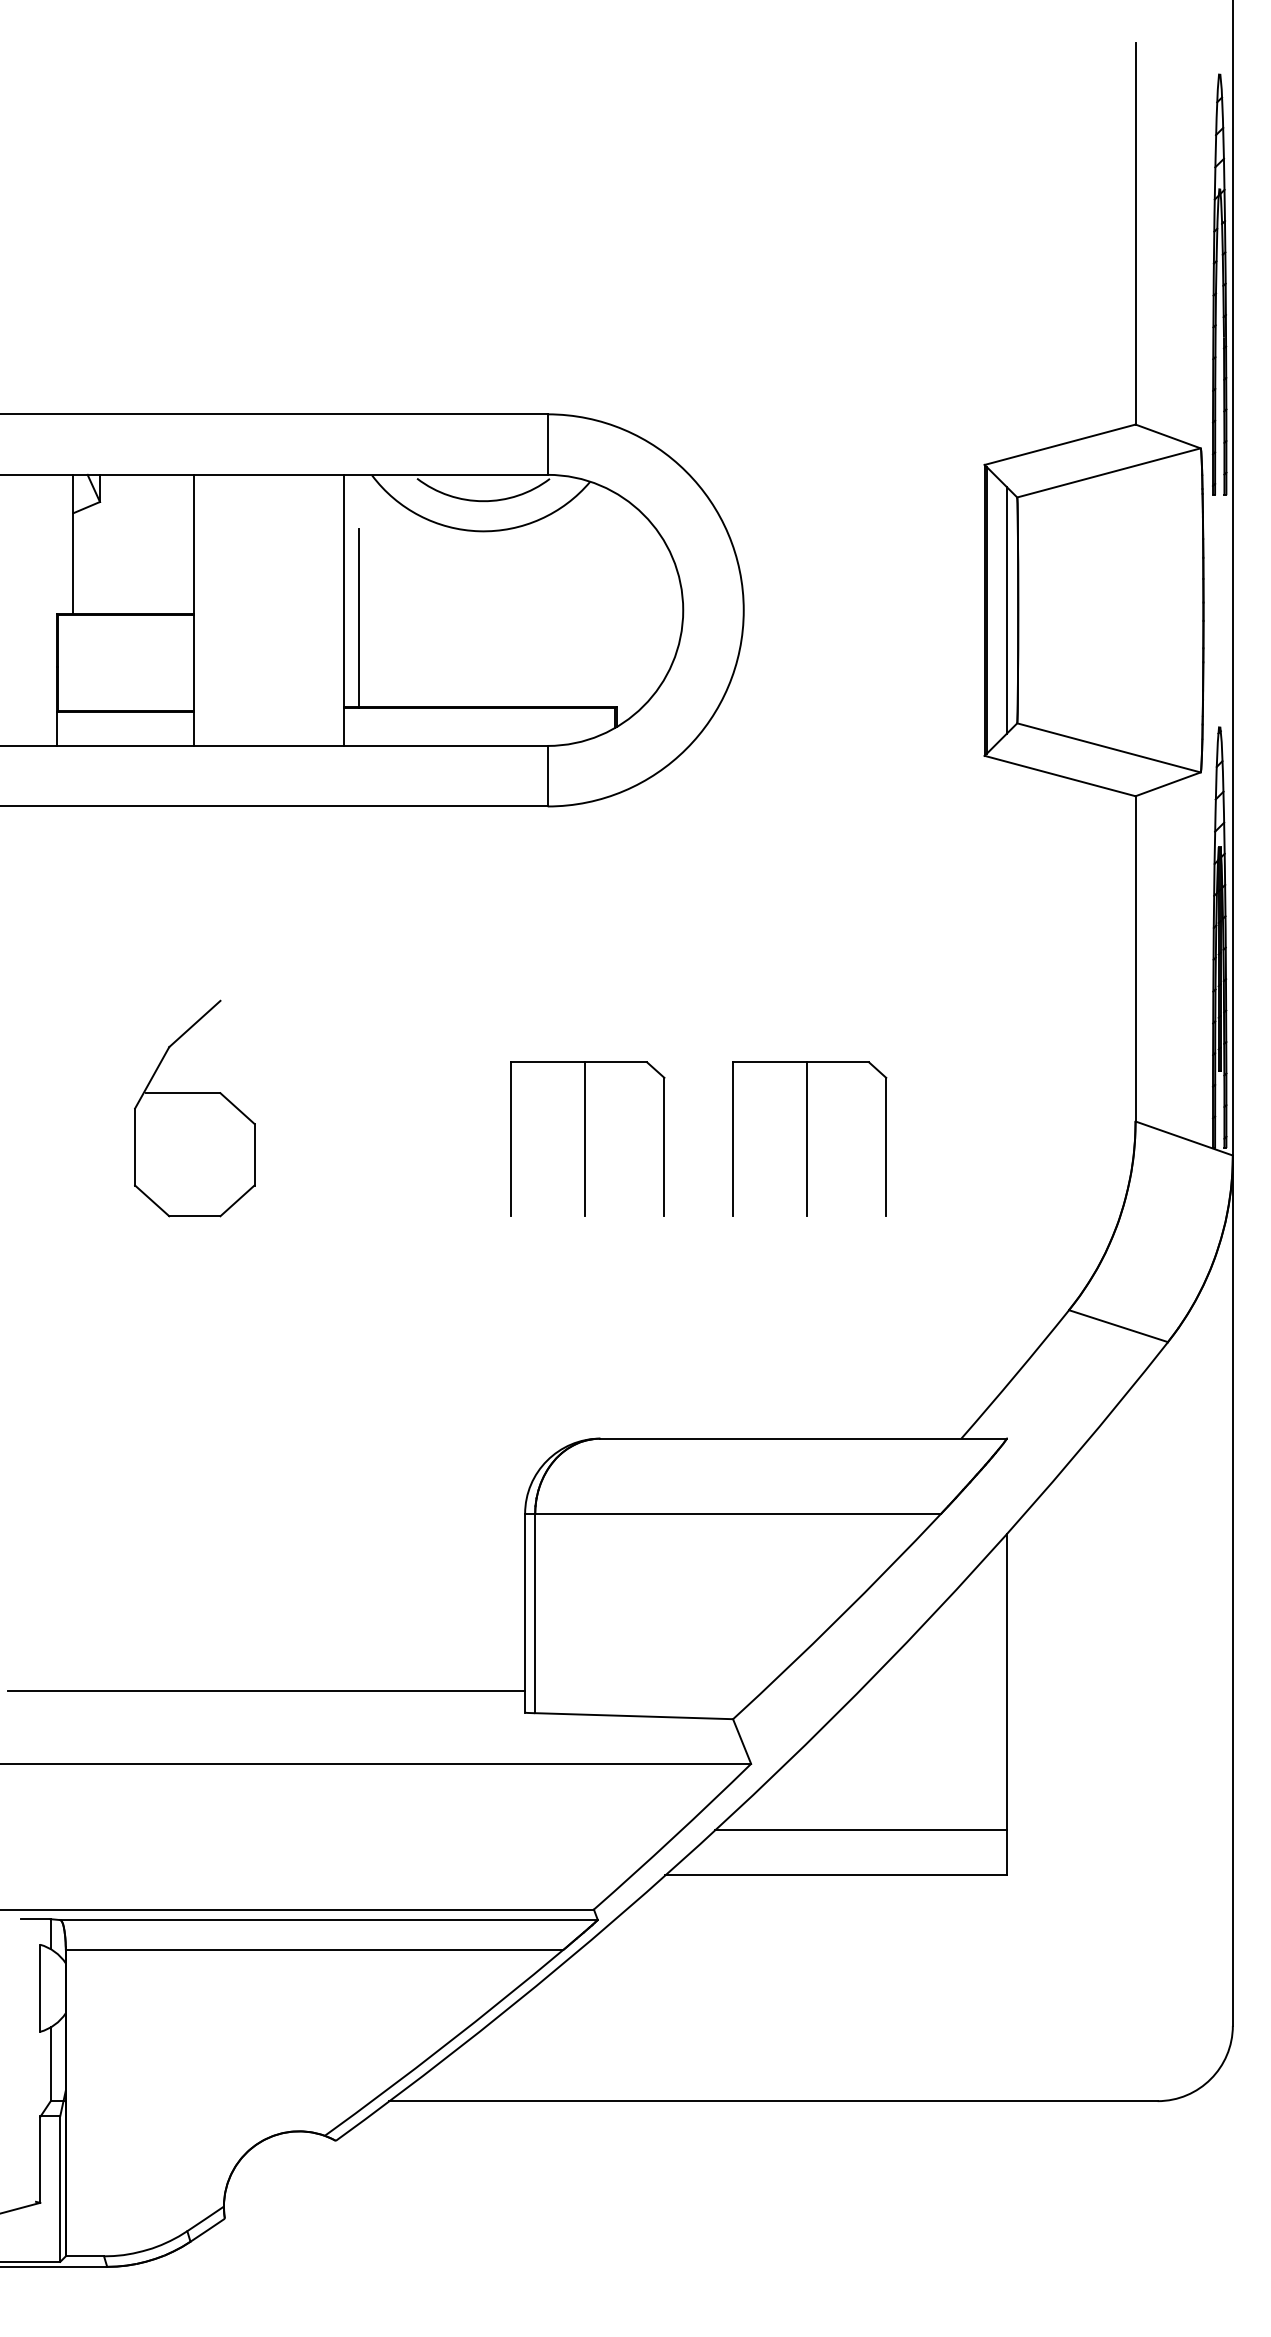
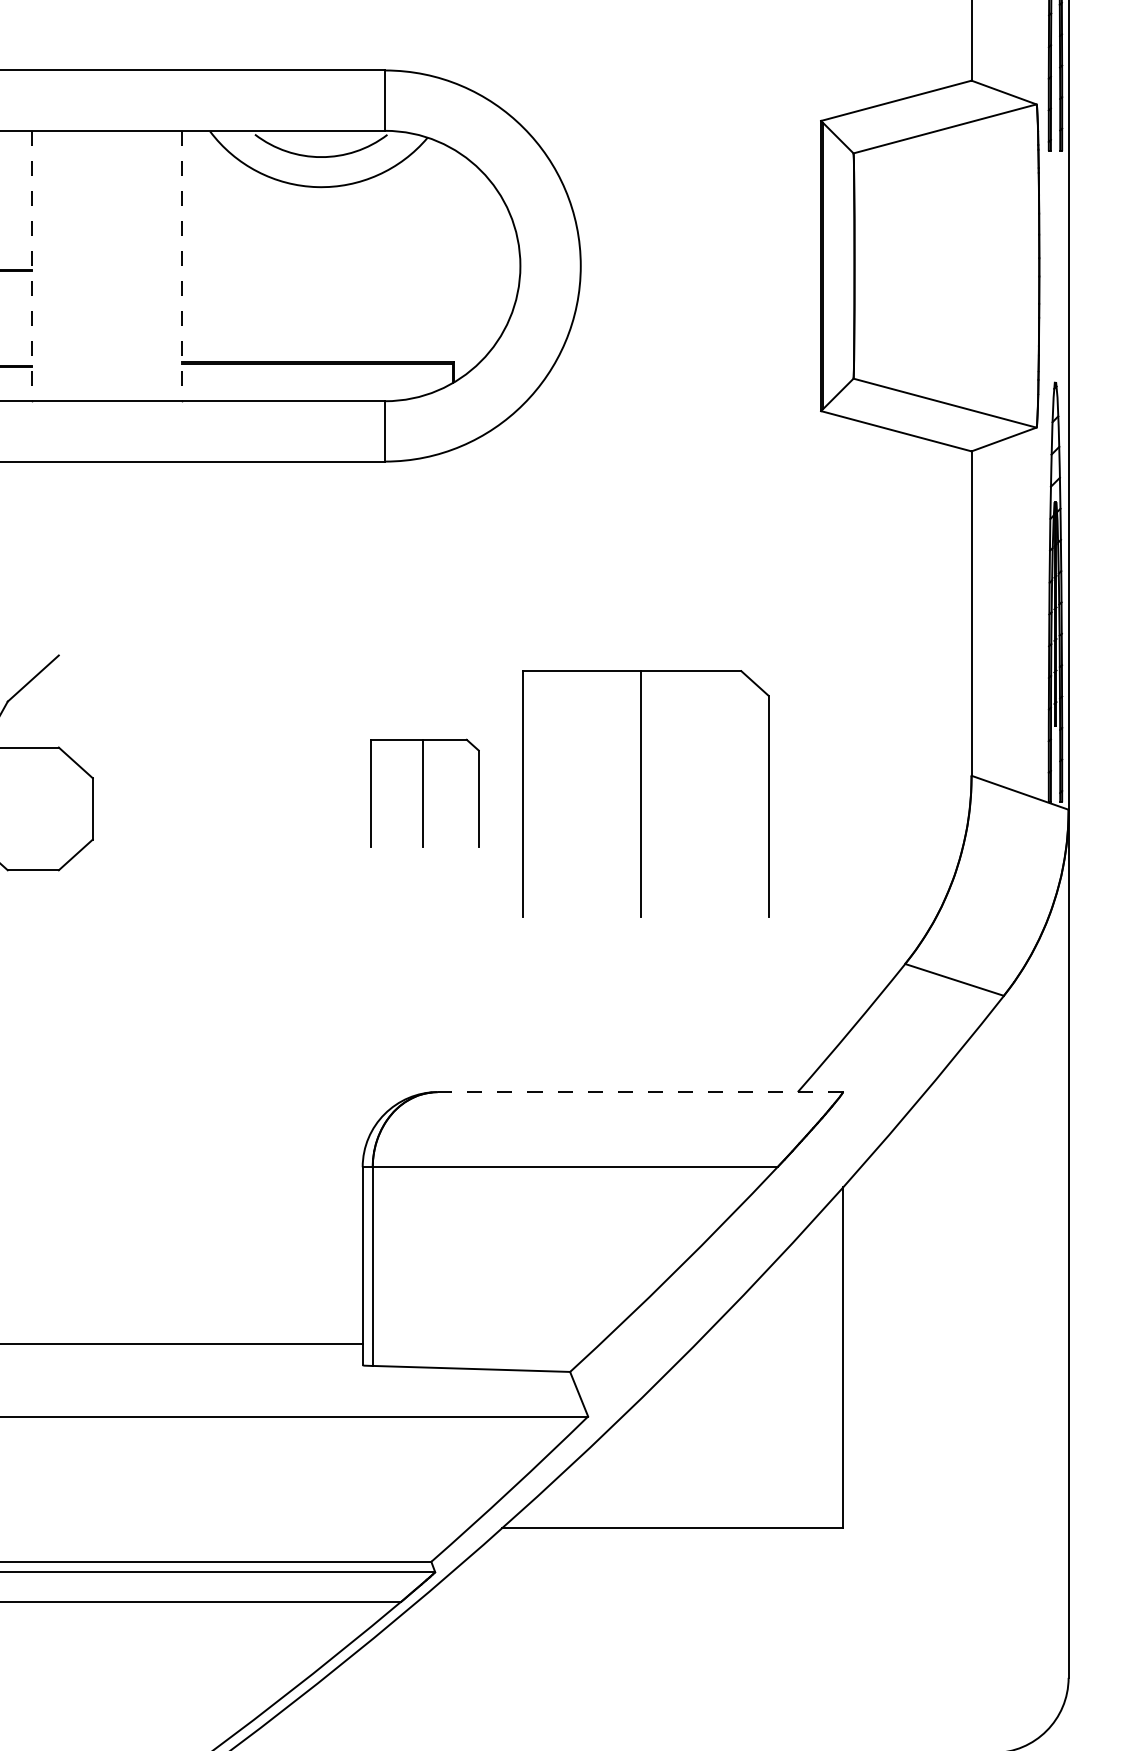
line: (193, 610) -> (31, 266), solid -> dashed
line: (344, 610) -> (182, 266), solid -> dashed
line: (1006, 610) -> (842, 266), removed
line: (359, 618) -> (197, 274), removed
part: (587, 1138) -> (424, 792), size x0.7
part: (809, 1138) -> (646, 792), size x1.6
line: (802, 1438) -> (639, 1091), solid -> dashed
line: (860, 1830) -> (697, 1482), removed

